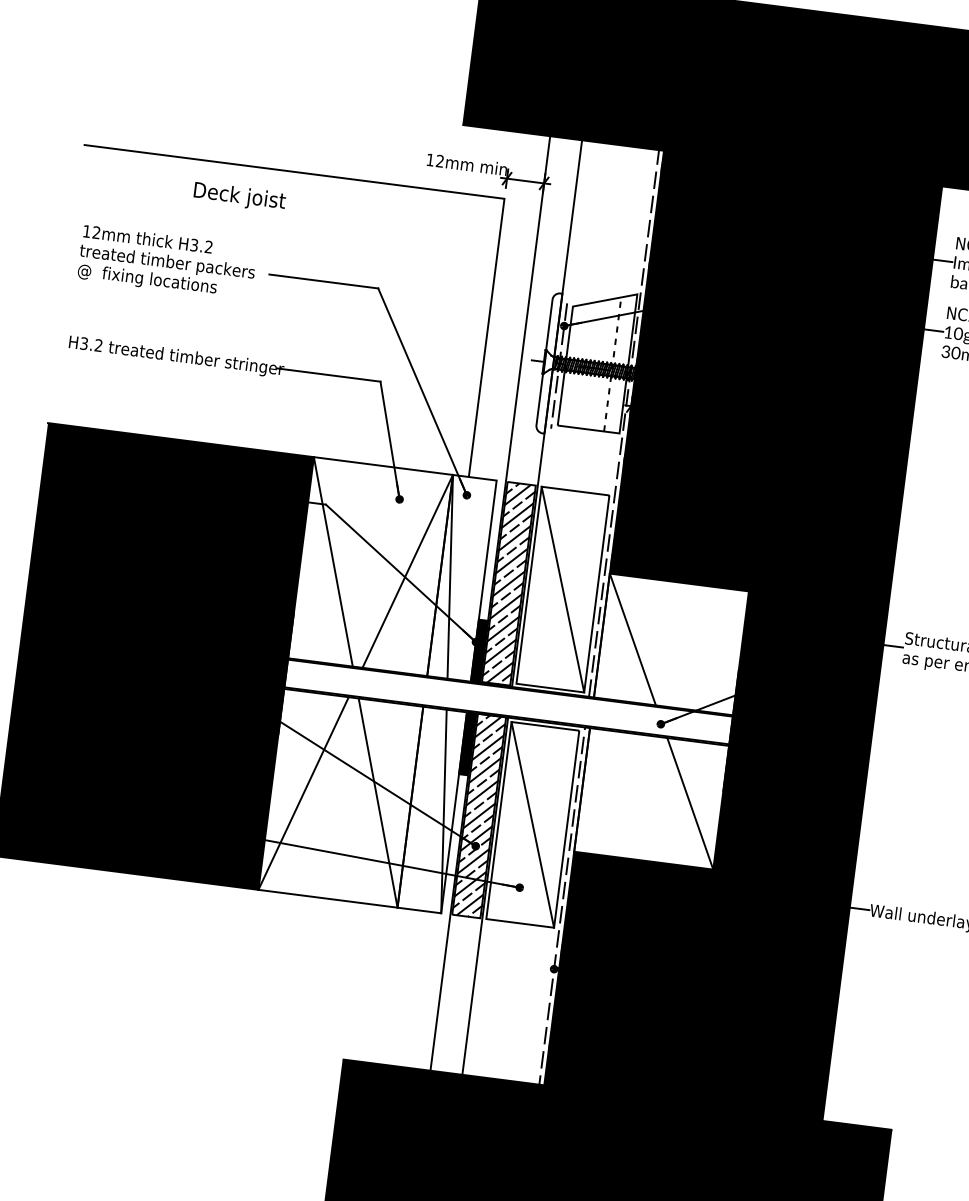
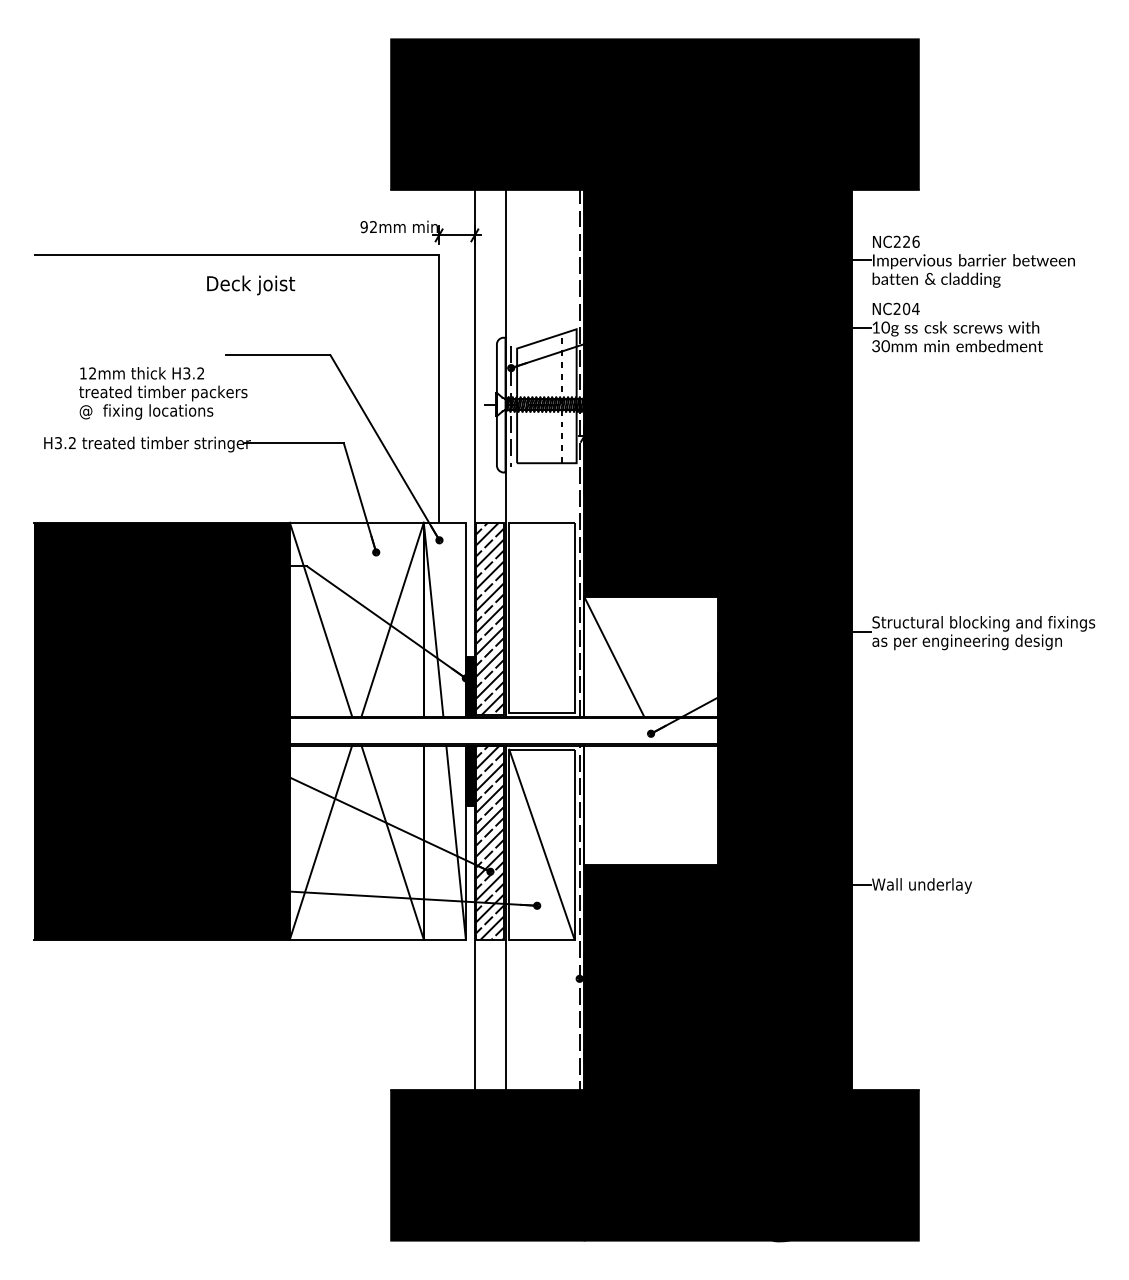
text: (429, 160) -> (363, 227), 12mm -> 92mm
text: (240, 197) -> (251, 285), moved
text: (167, 262) -> (163, 393), moved
line: (562, 588) -> (541, 617), removed
line: (690, 803) -> (688, 805), removed

